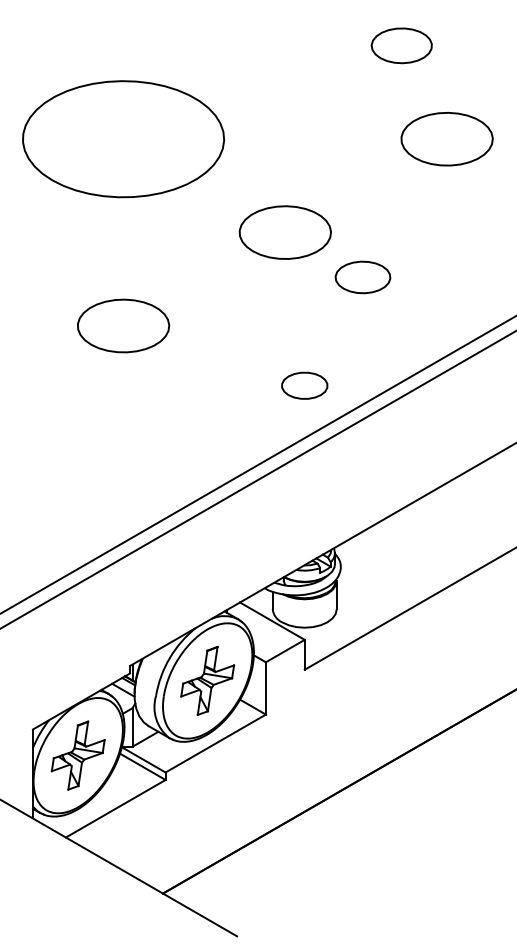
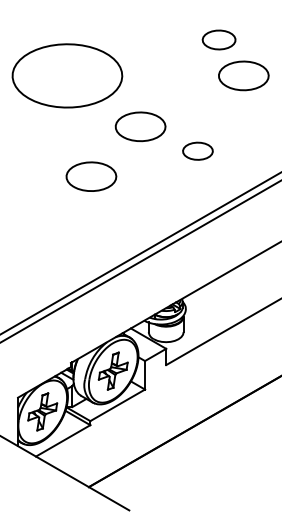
part: (400, 44) -> (218, 39), moved
part: (285, 232) -> (140, 126), moved
part: (123, 325) -> (91, 176), moved
part: (305, 386) -> (166, 210), removed

